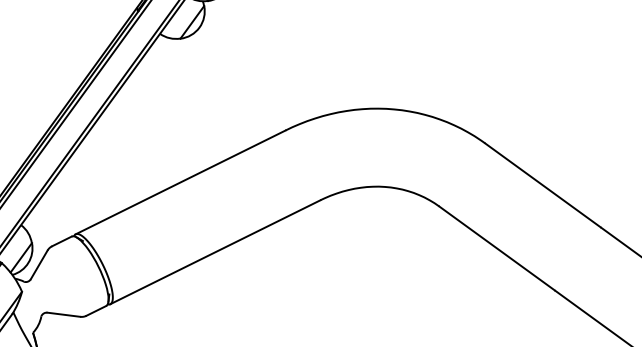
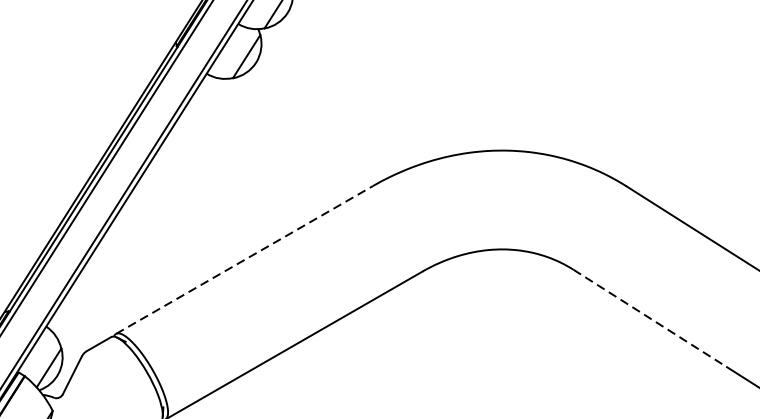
line: (180, 182) -> (244, 260), solid -> dashed
line: (497, 248) -> (650, 318), solid -> dashed

